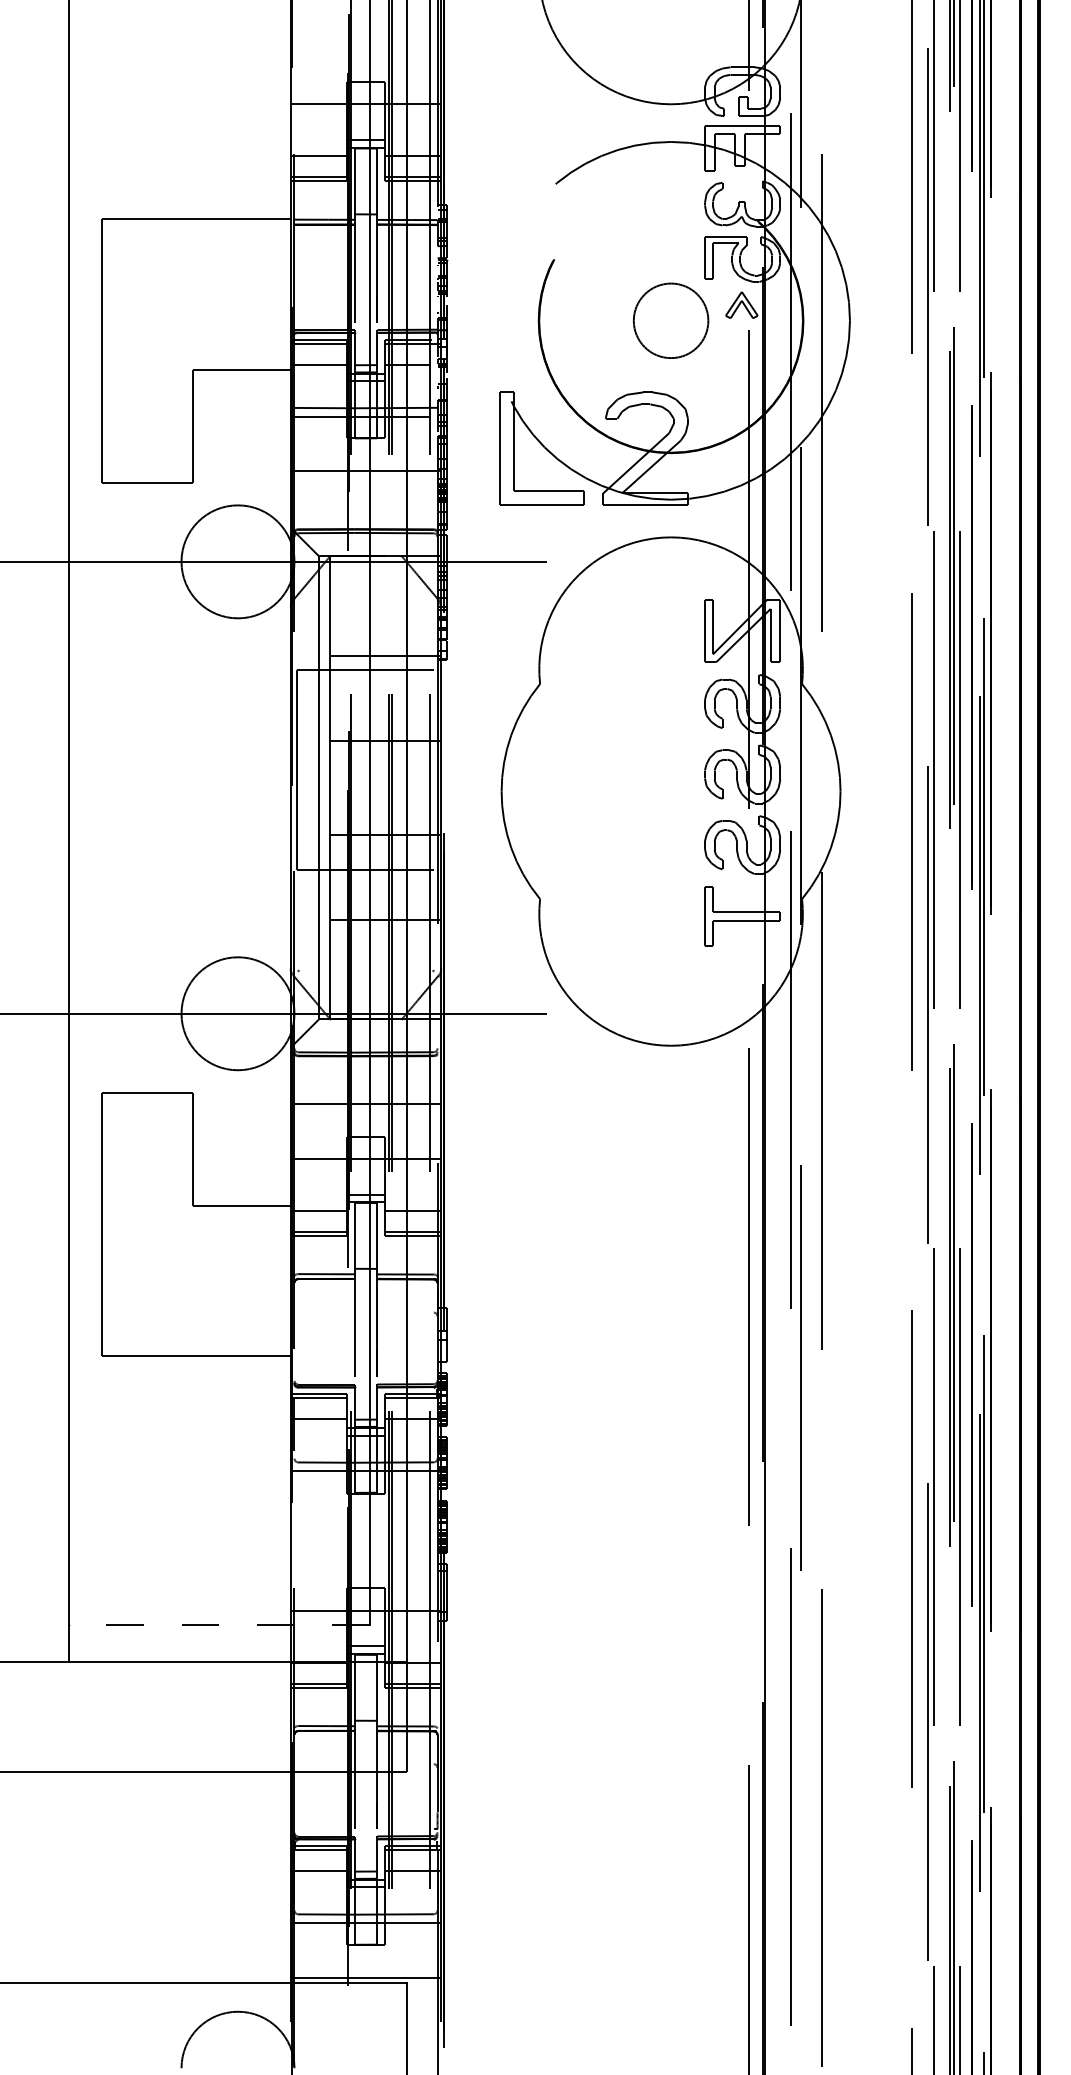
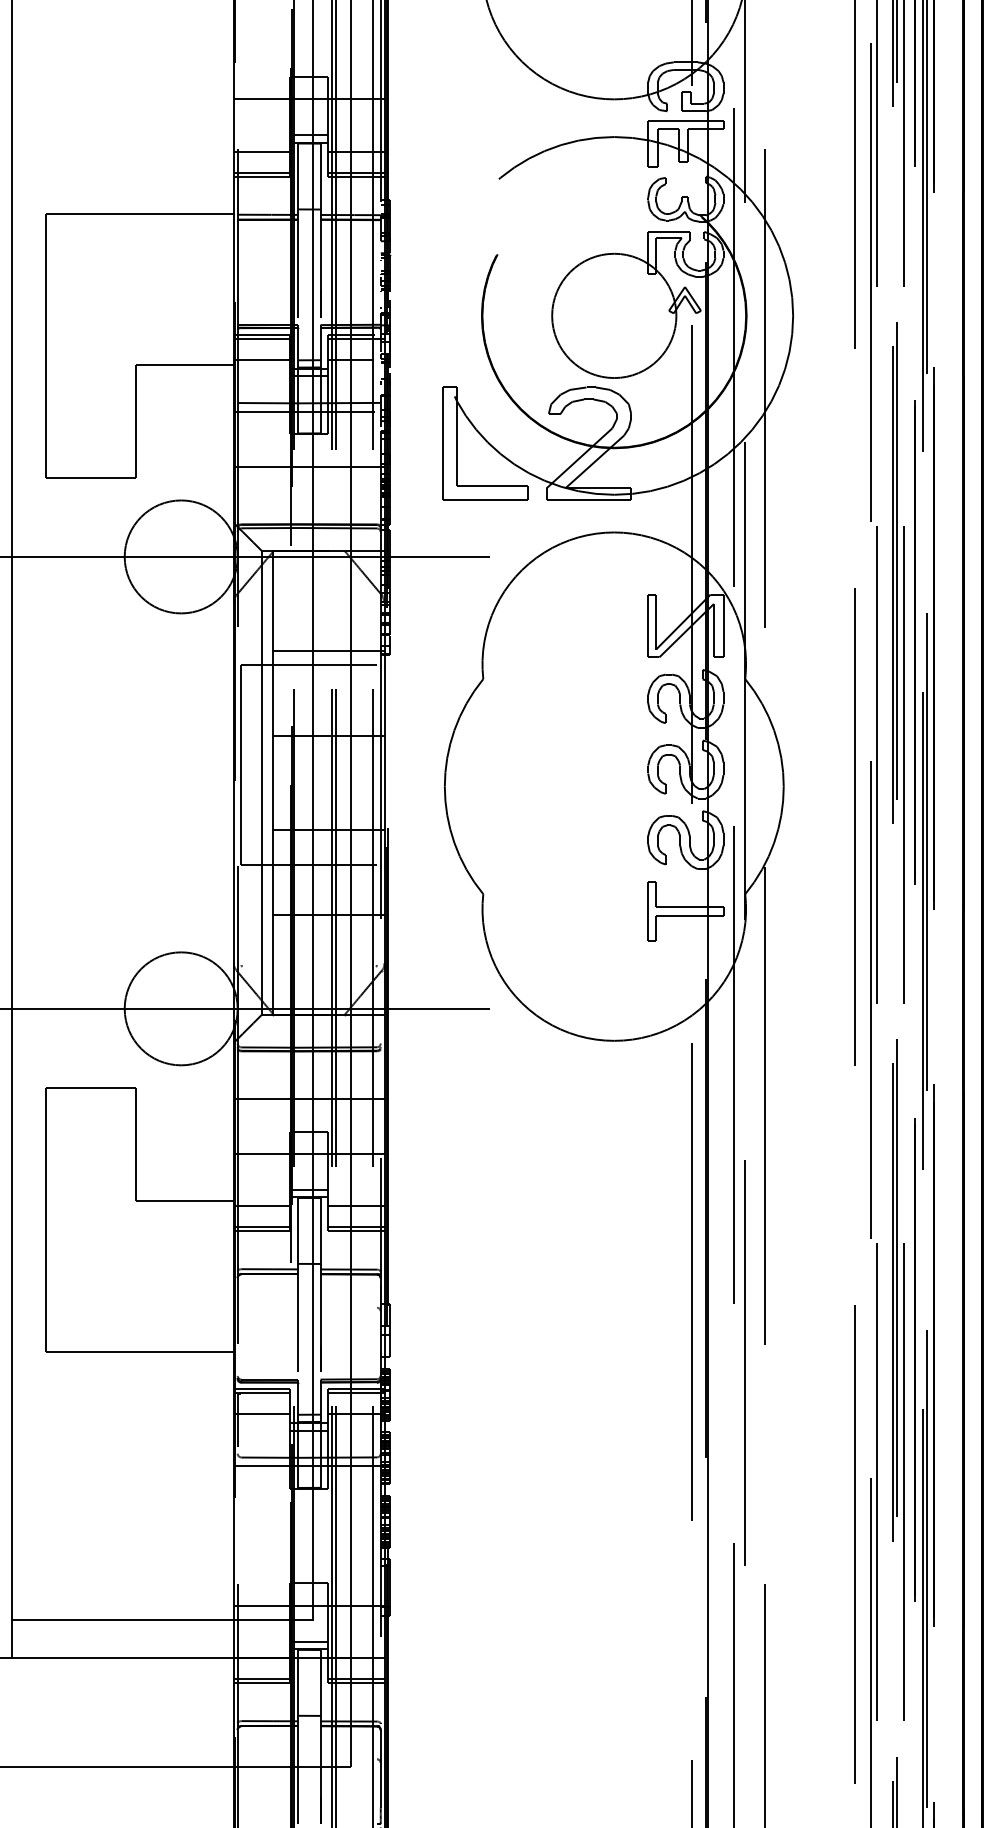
circle: (670, 320) -> (613, 315), size x1.67
line: (219, 1624) -> (162, 1619), dashed -> solid

